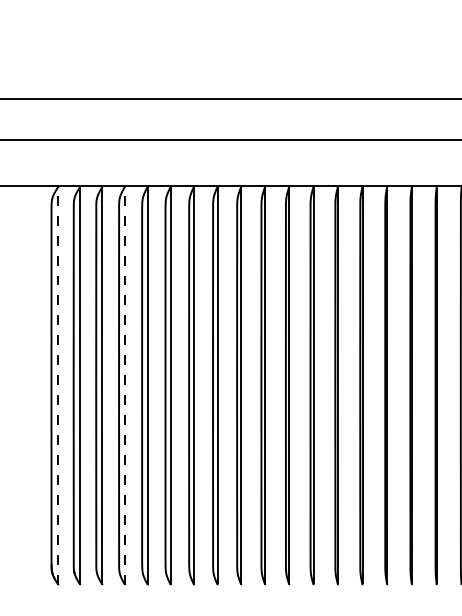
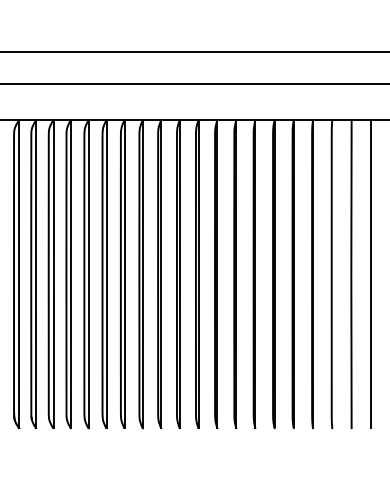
line: (58, 385) -> (19, 274), dashed -> solid
line: (125, 385) -> (71, 274), dashed -> solid

